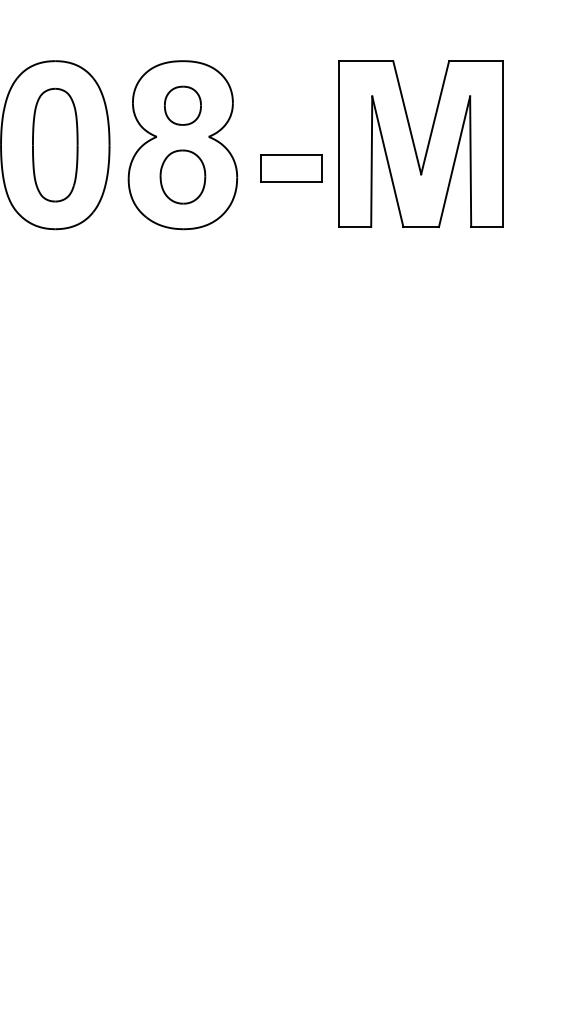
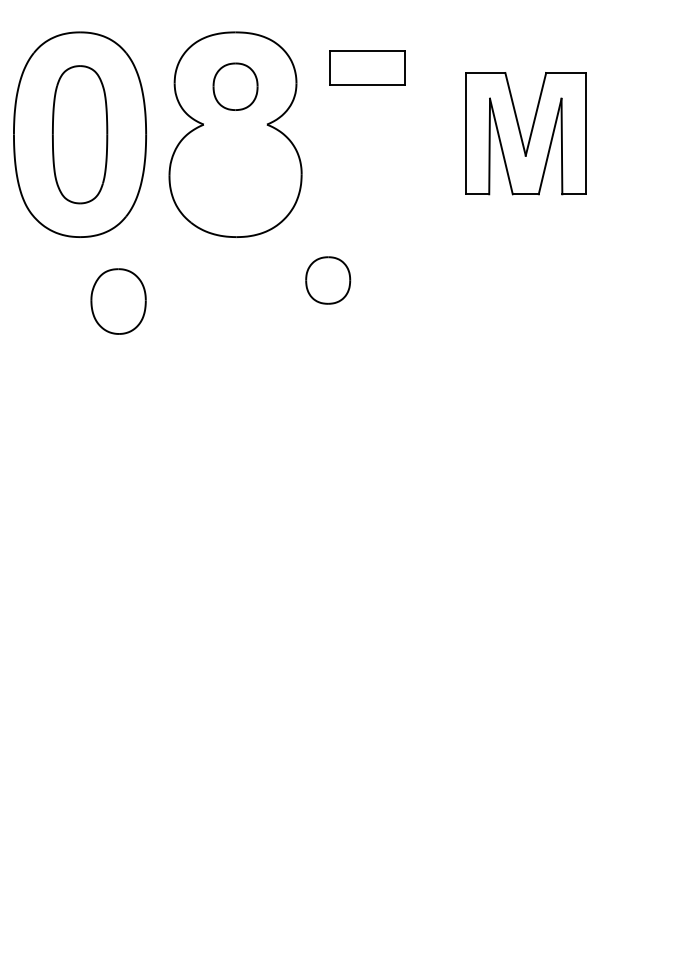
part: (420, 144) -> (525, 133), size x0.6
part: (291, 168) -> (367, 68), moved
part: (182, 176) -> (118, 300), moved
part: (258, 264) -> (327, 280), added

